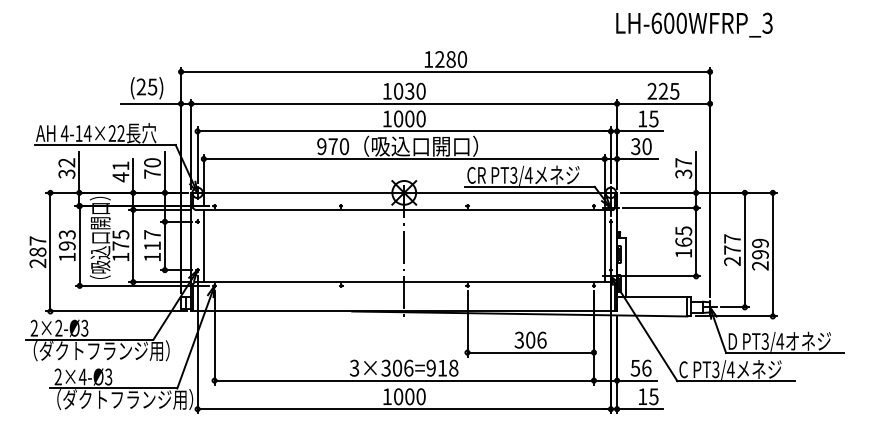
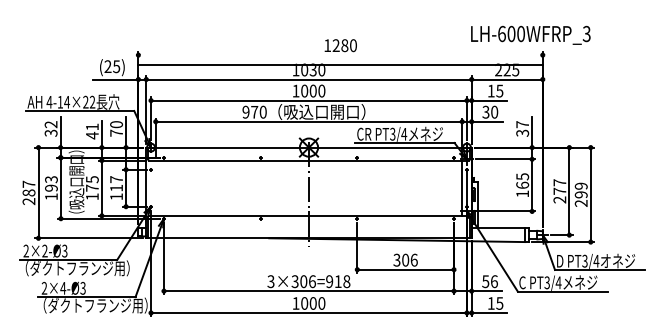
text: (694, 23) -> (530, 34), moved
line: (445, 72) -> (340, 65), moved
line: (203, 245) -> (155, 187), removed

